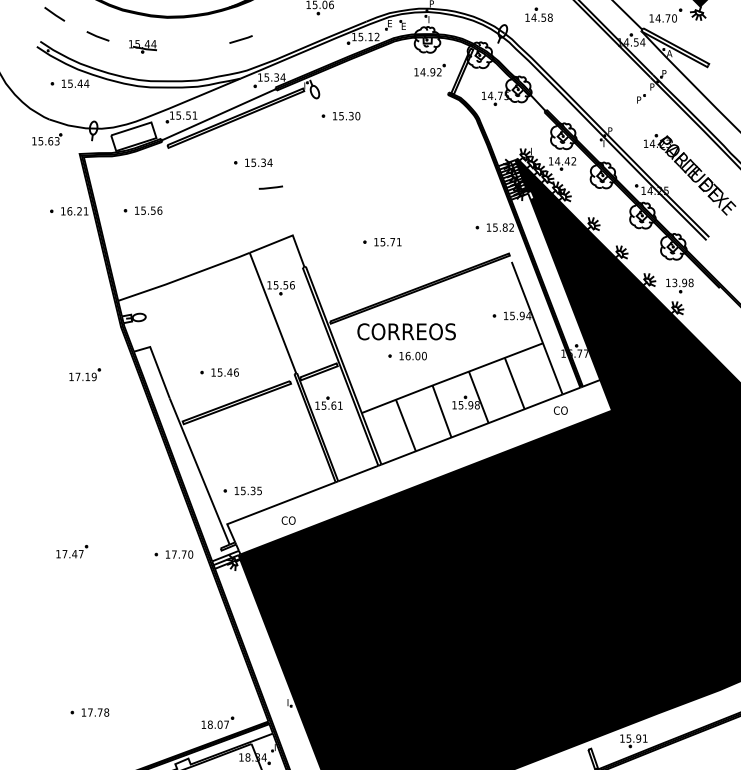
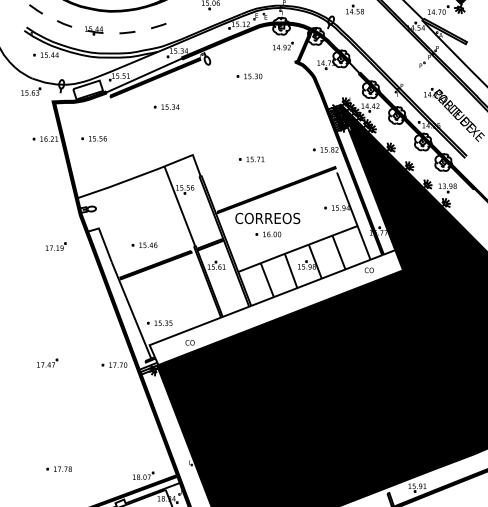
part: (340, 116) -> (249, 76), moved
line: (271, 187) -> (127, 32), moved

